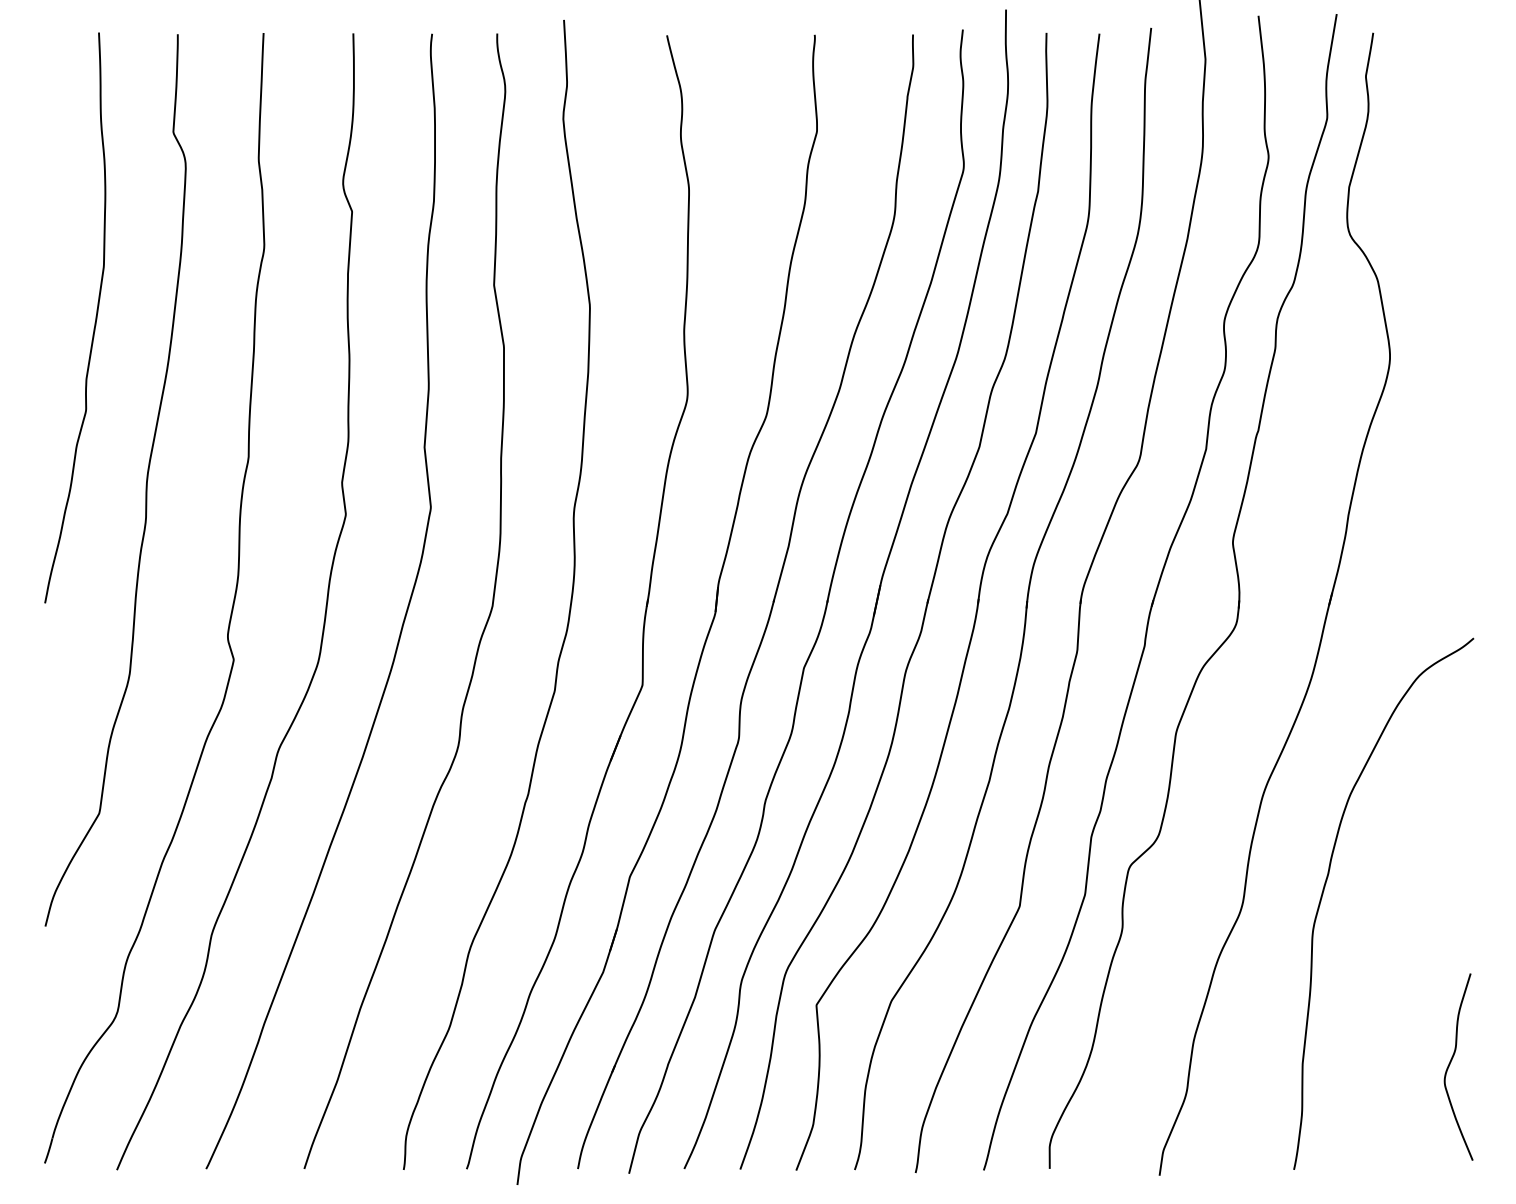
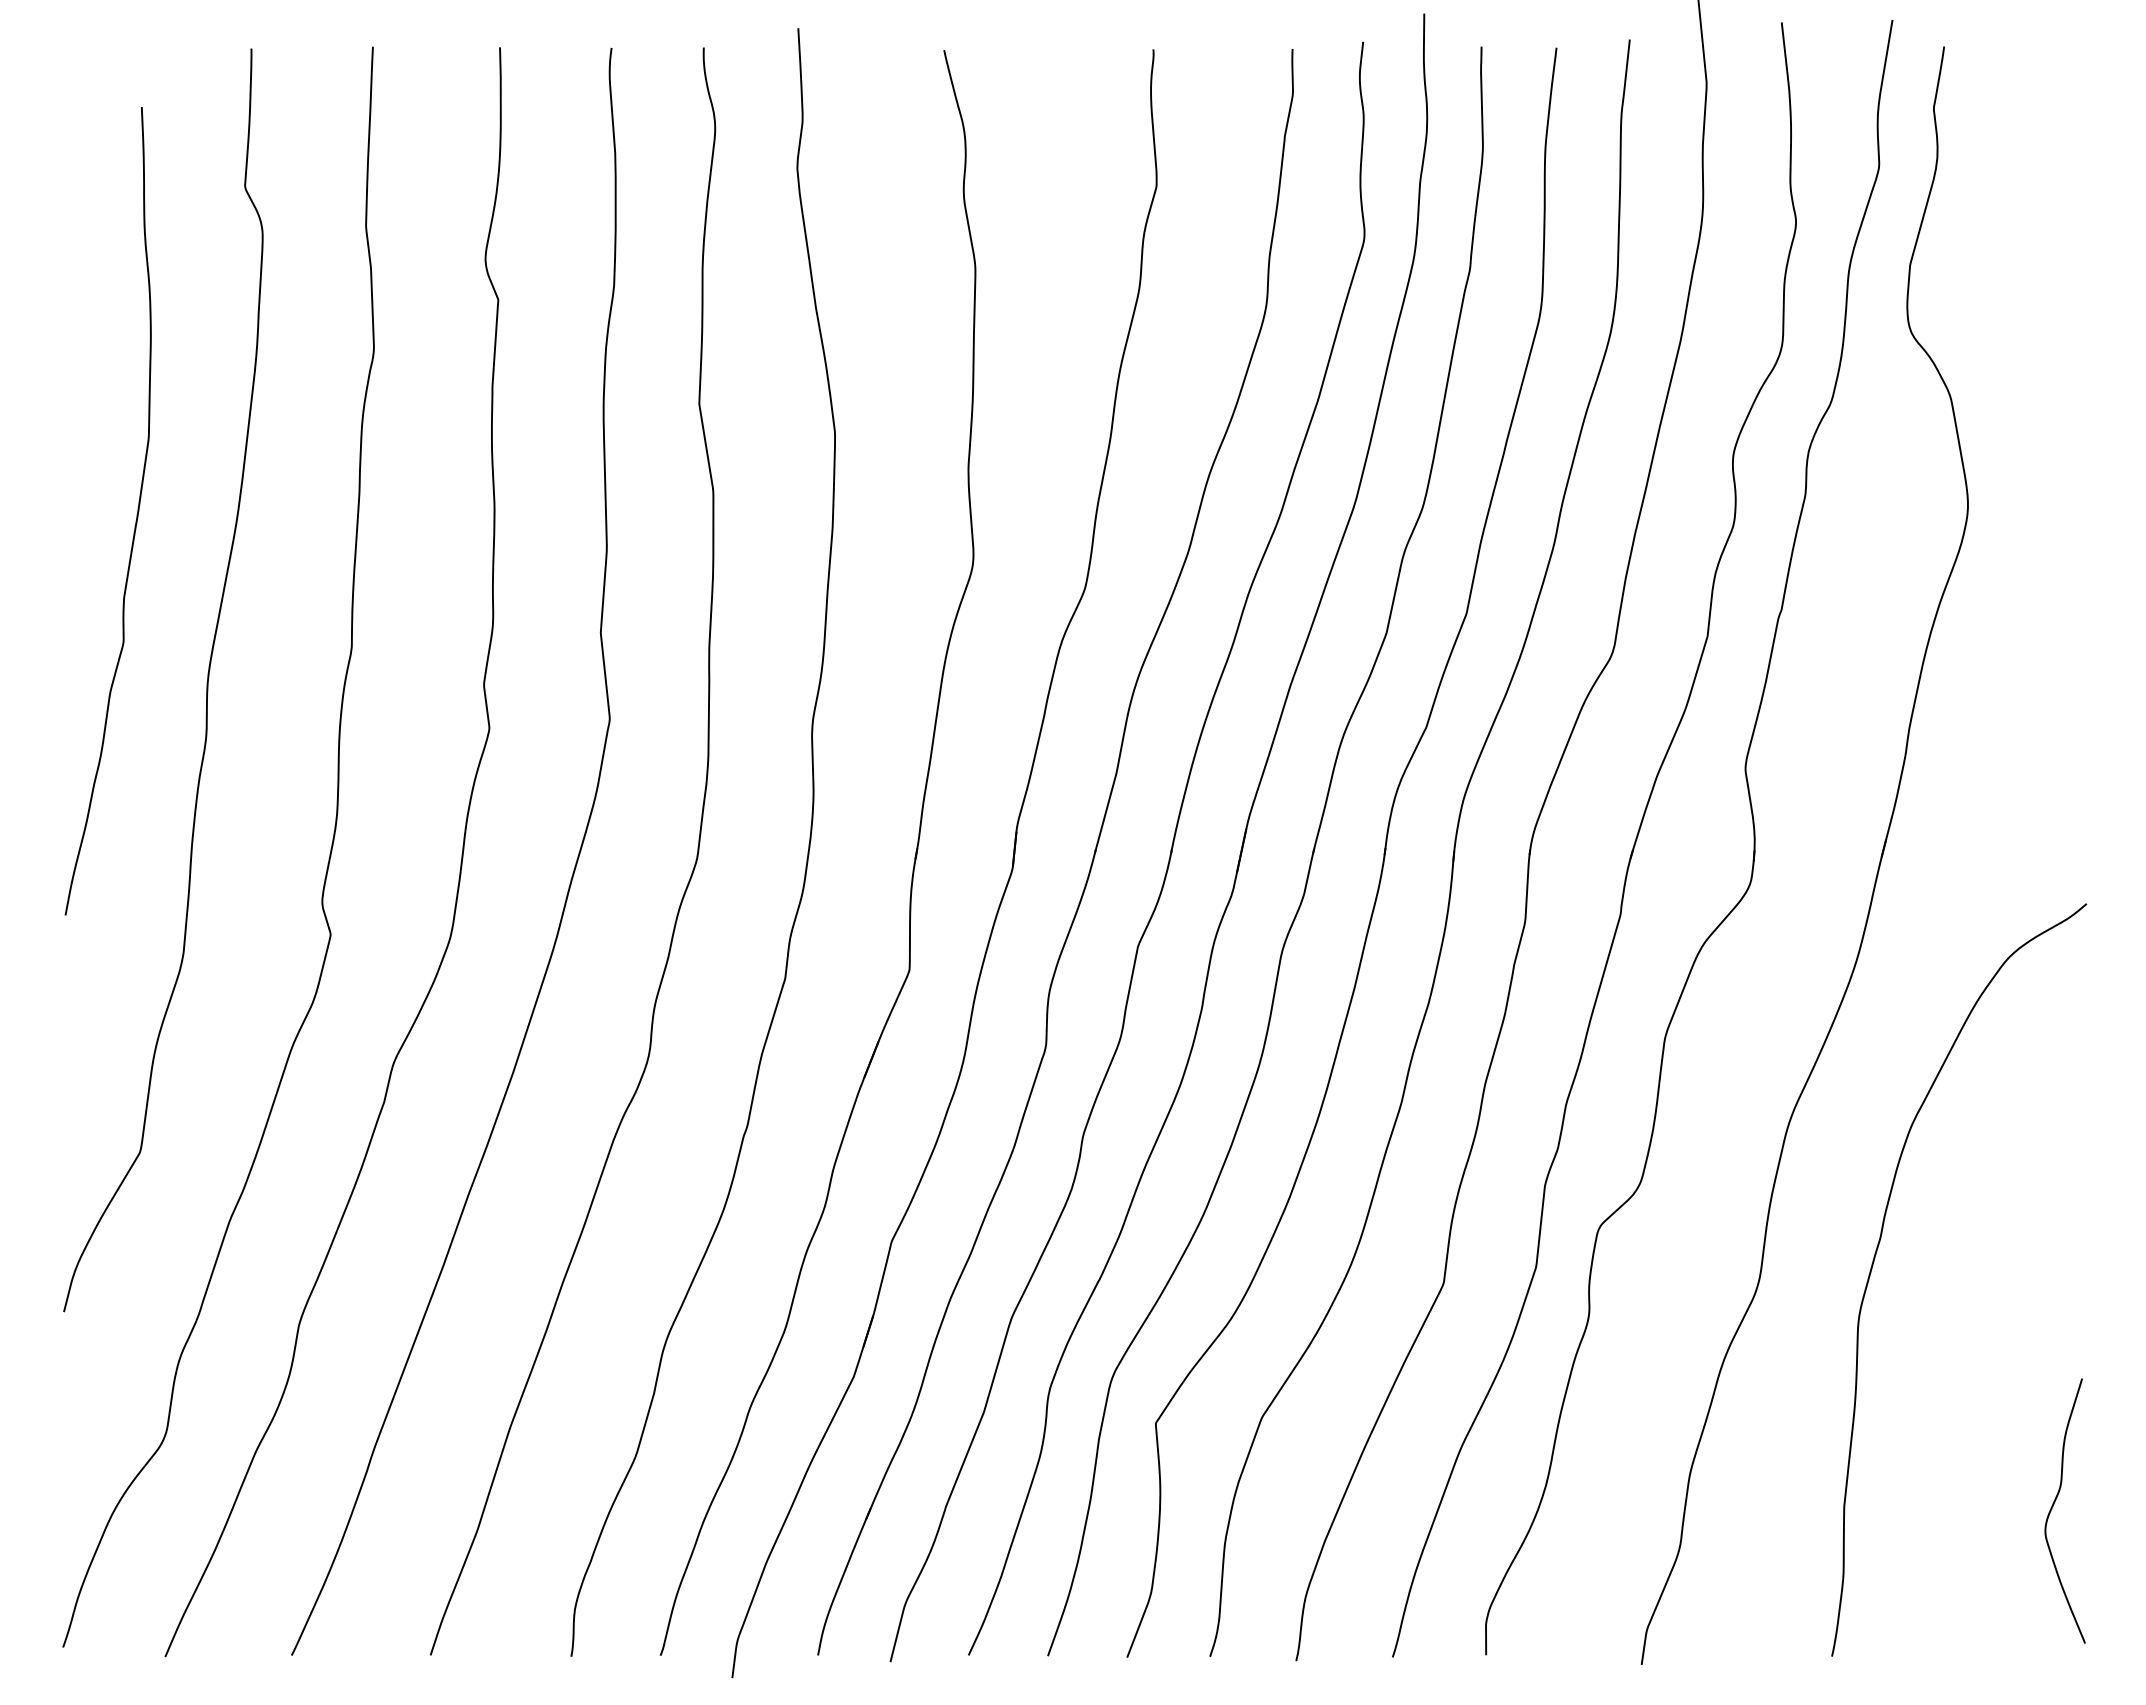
curve: (95, 320) -> (136, 514), moved

